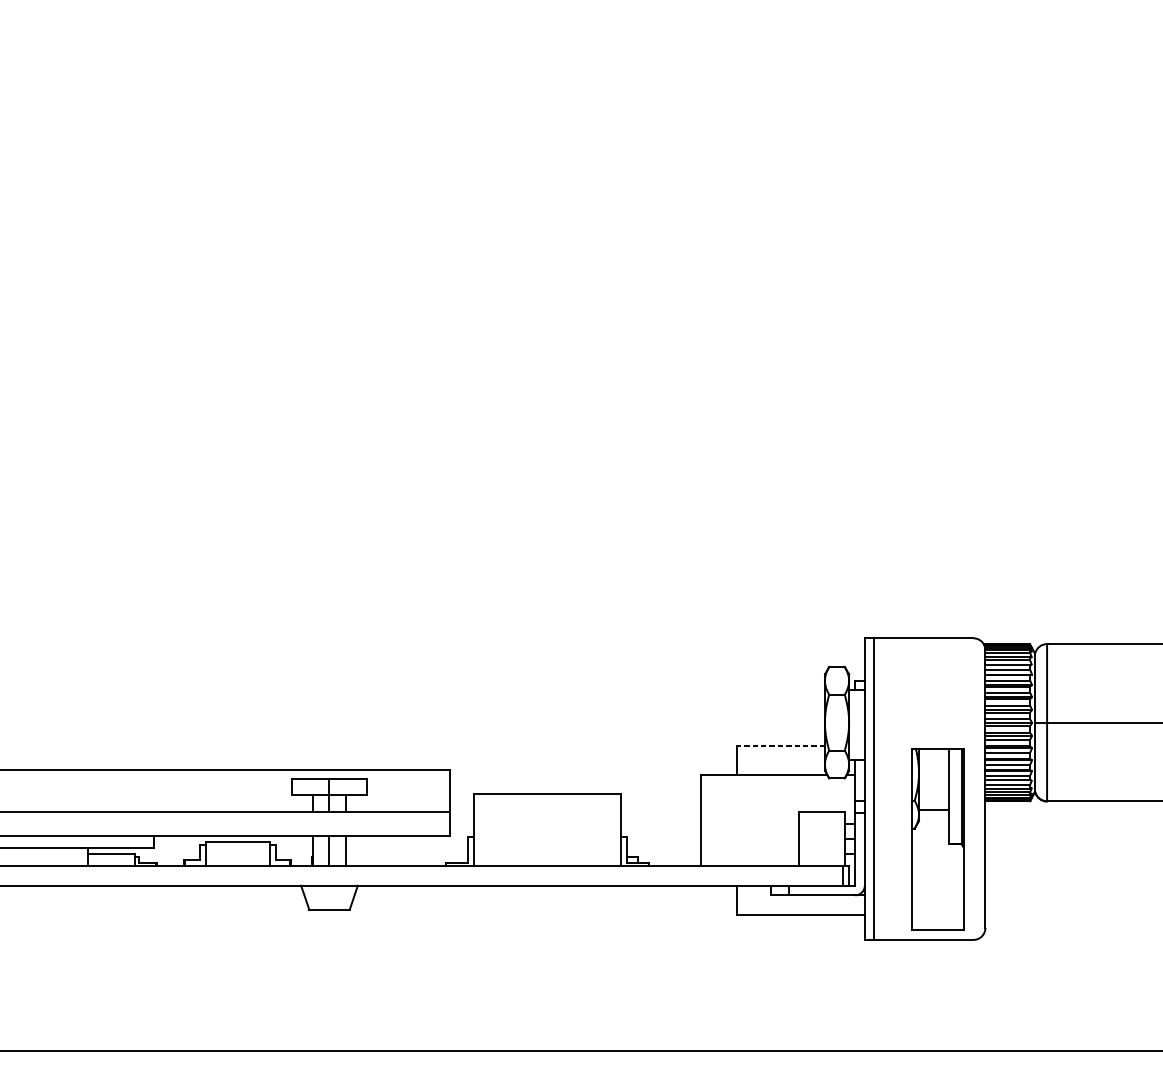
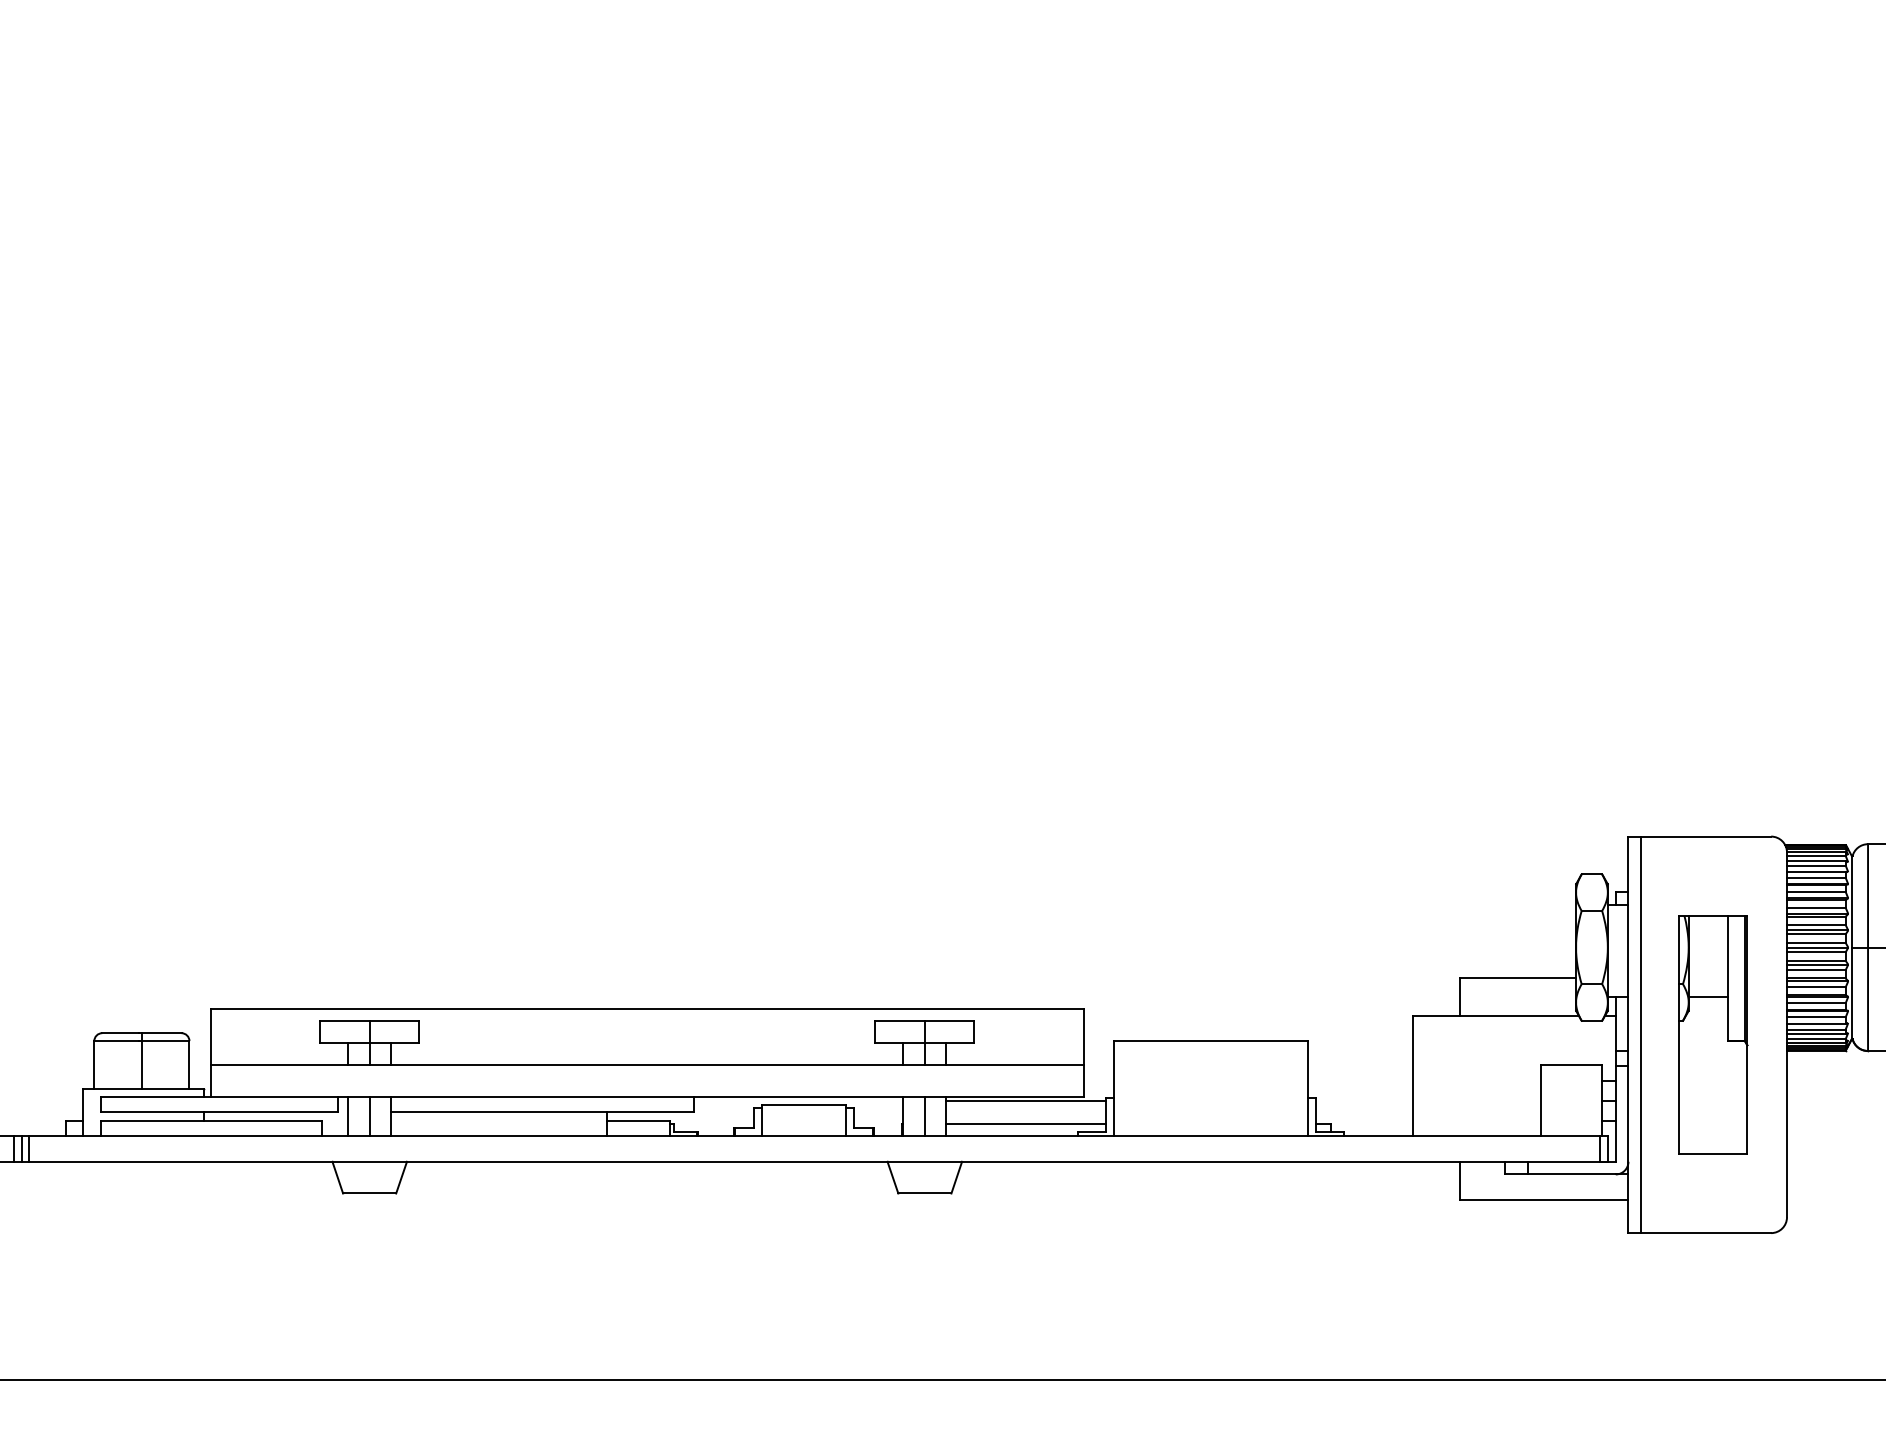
line: (781, 745) -> (1518, 977), dashed -> solid
line: (406, 839) -> (1026, 1101), added
part: (937, 839) -> (1713, 1034), moved
line: (406, 856) -> (1026, 1123), added

